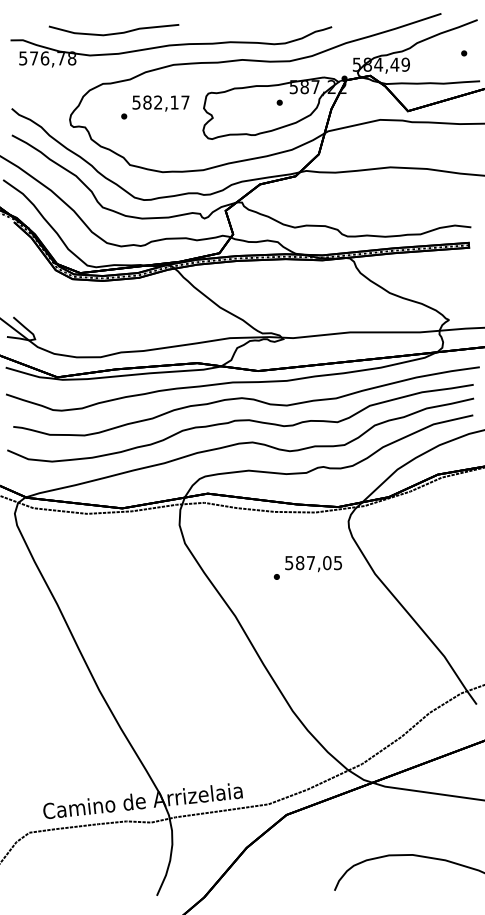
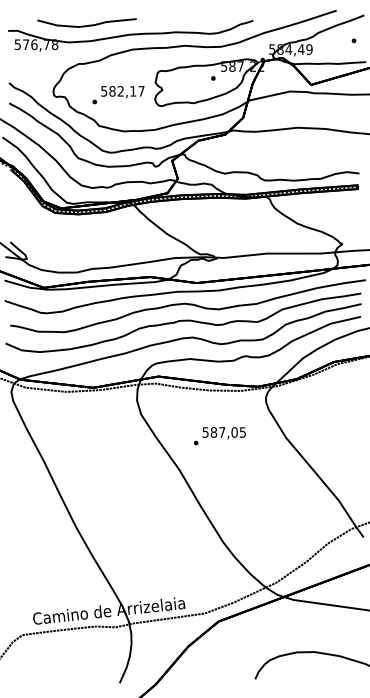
text: (155, 108) -> (118, 95), moved
text: (307, 568) -> (219, 436), moved

